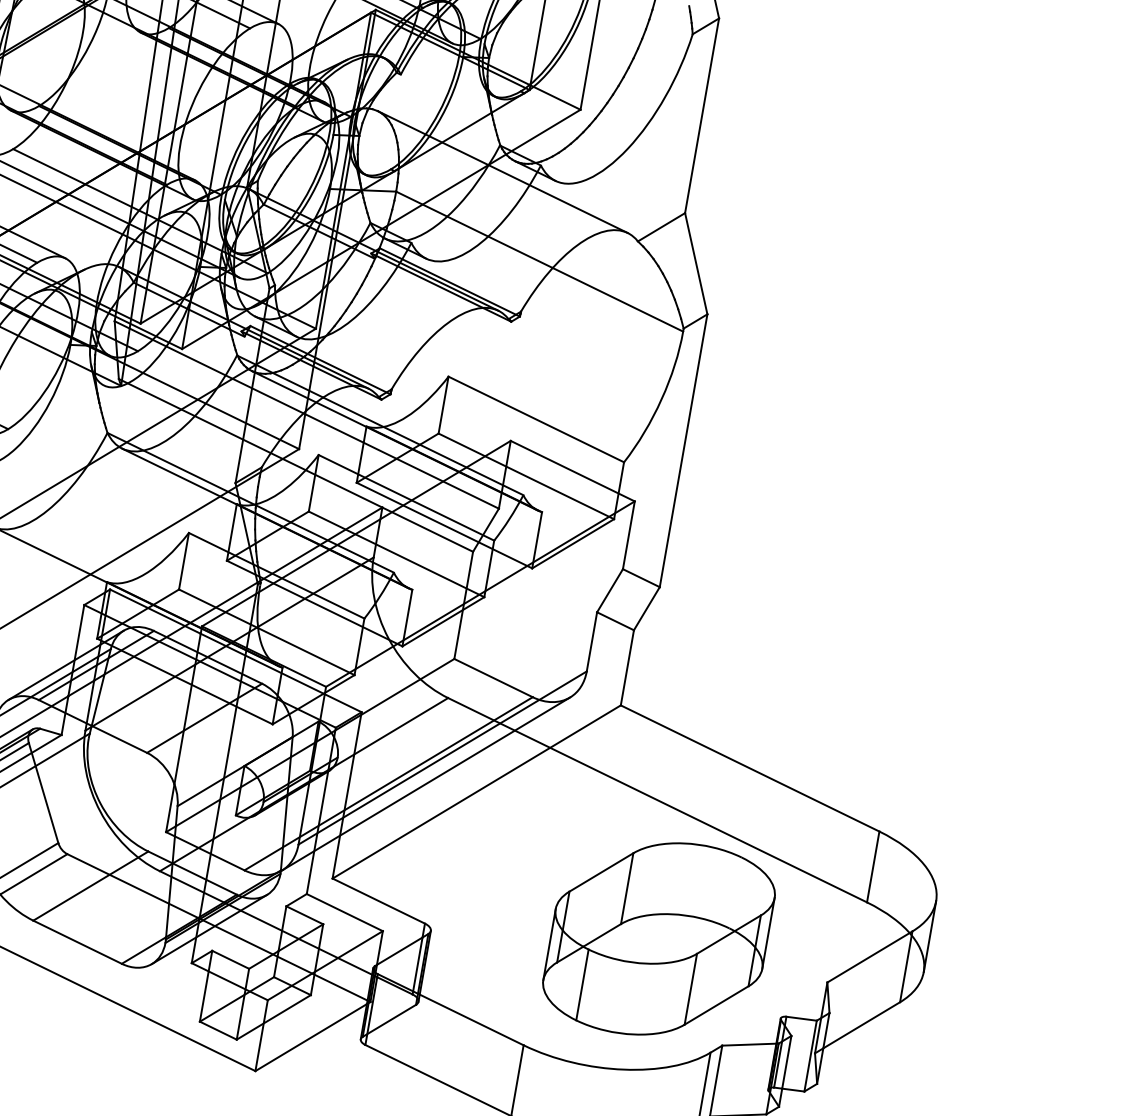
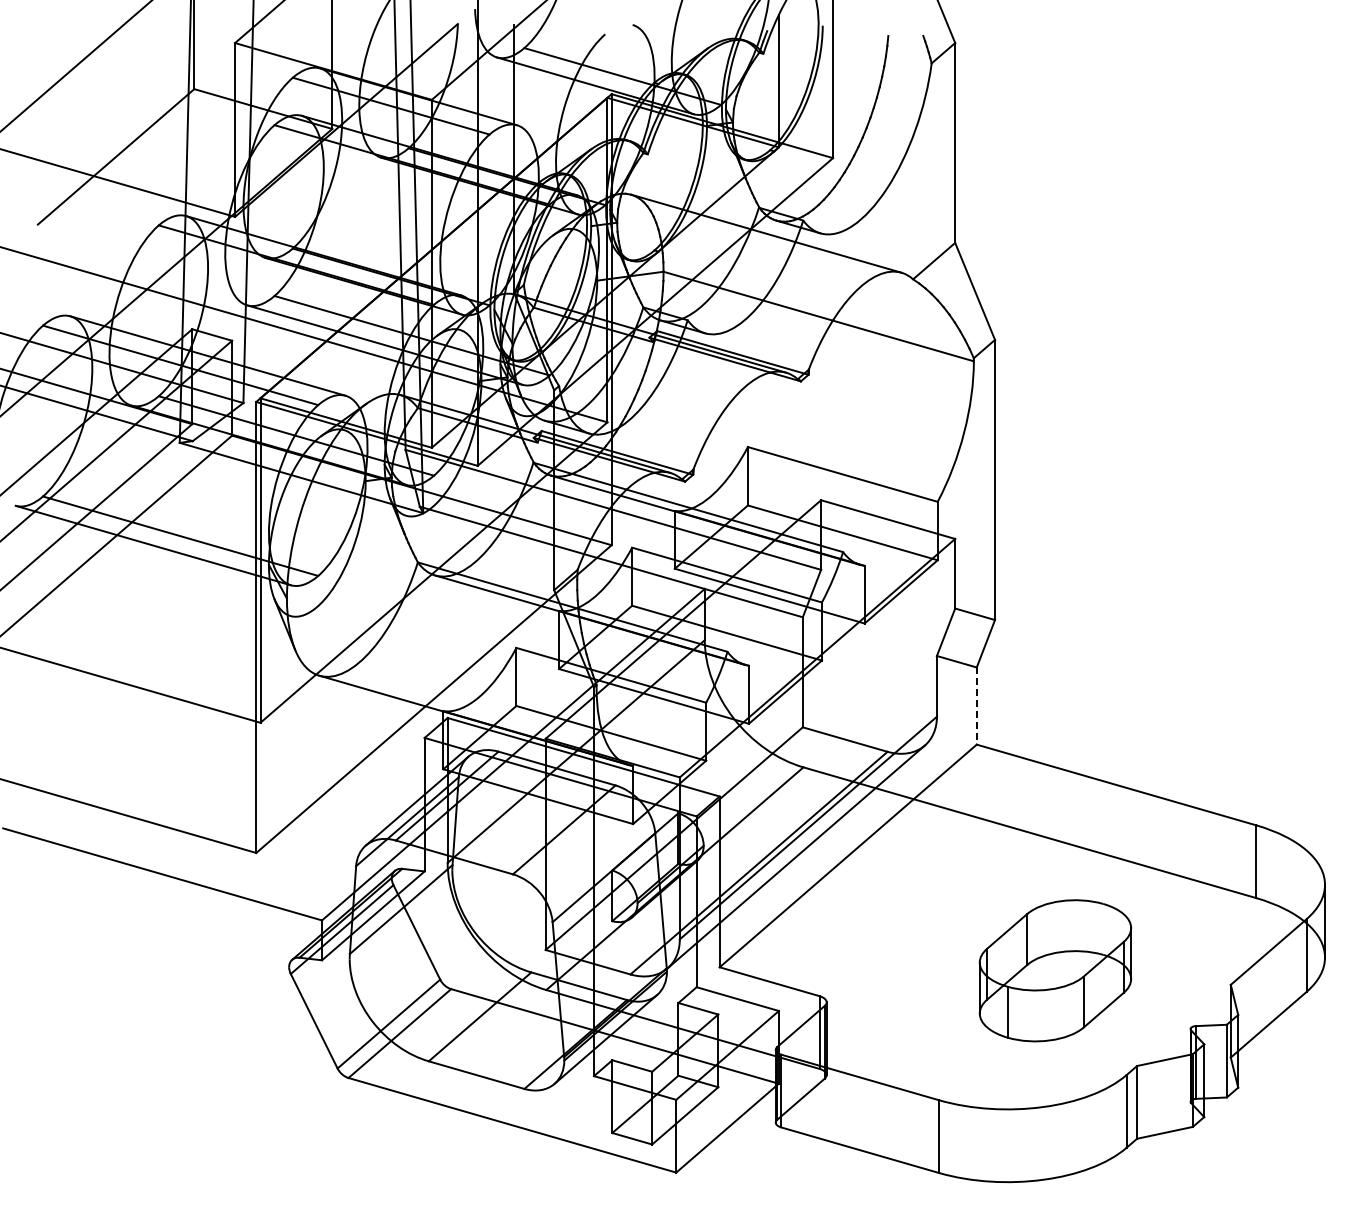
line: (627, 668) -> (976, 706), solid -> dashed
part: (659, 938) -> (1055, 970), size x0.7

